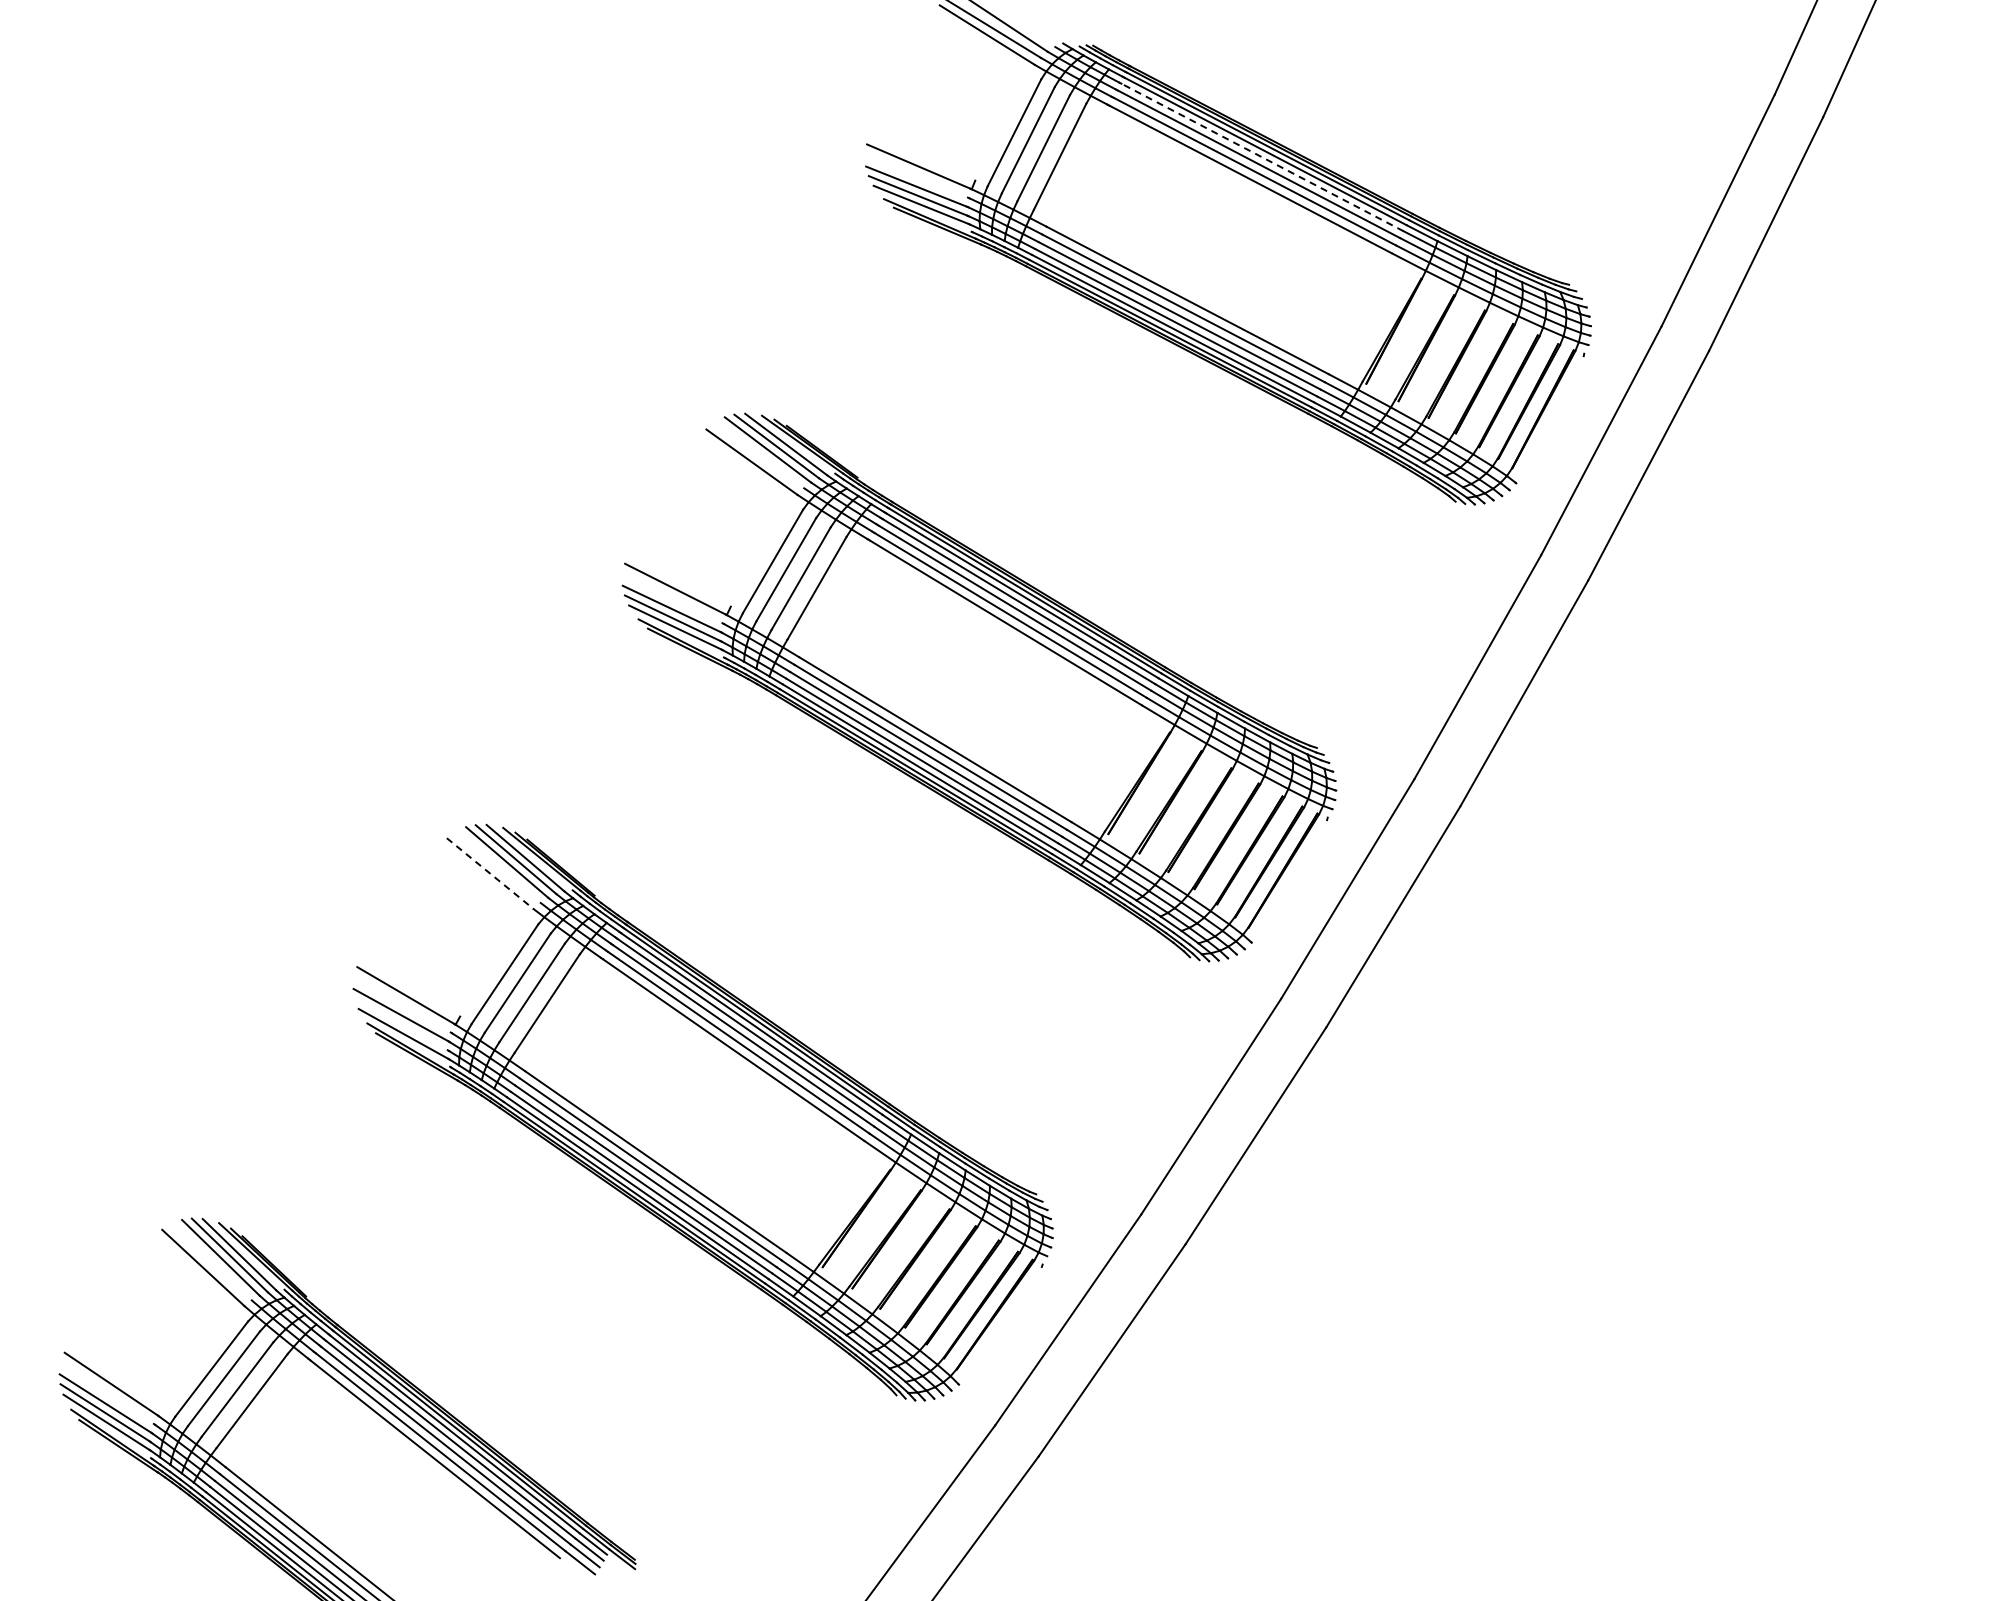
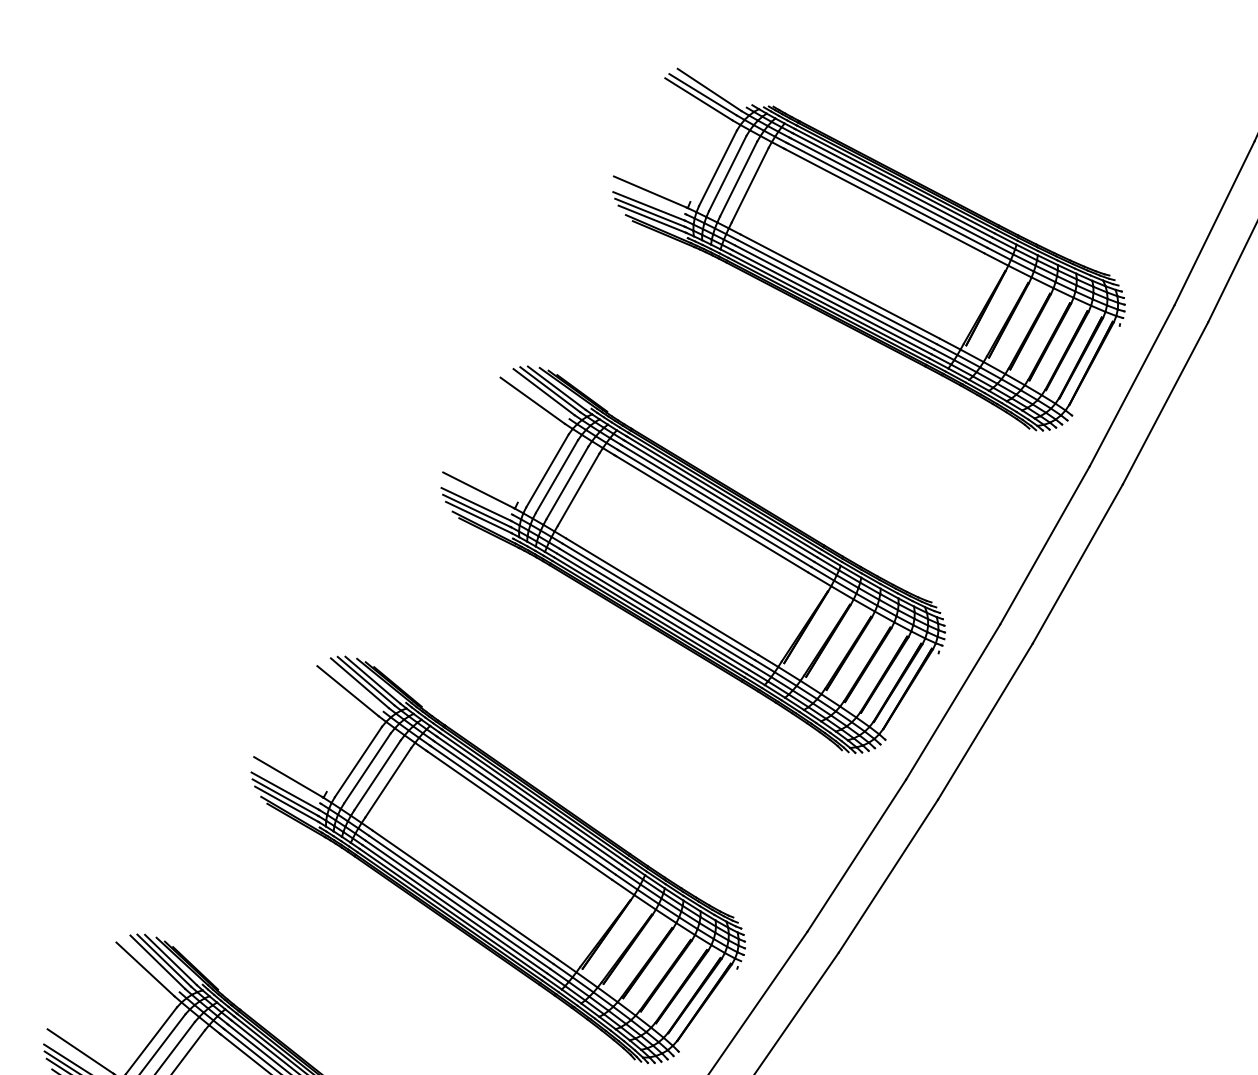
line: (1262, 157) -> (893, 185), dashed -> solid
line: (490, 874) -> (348, 691), dashed -> solid
line: (401, 1024) -> (285, 797), added

